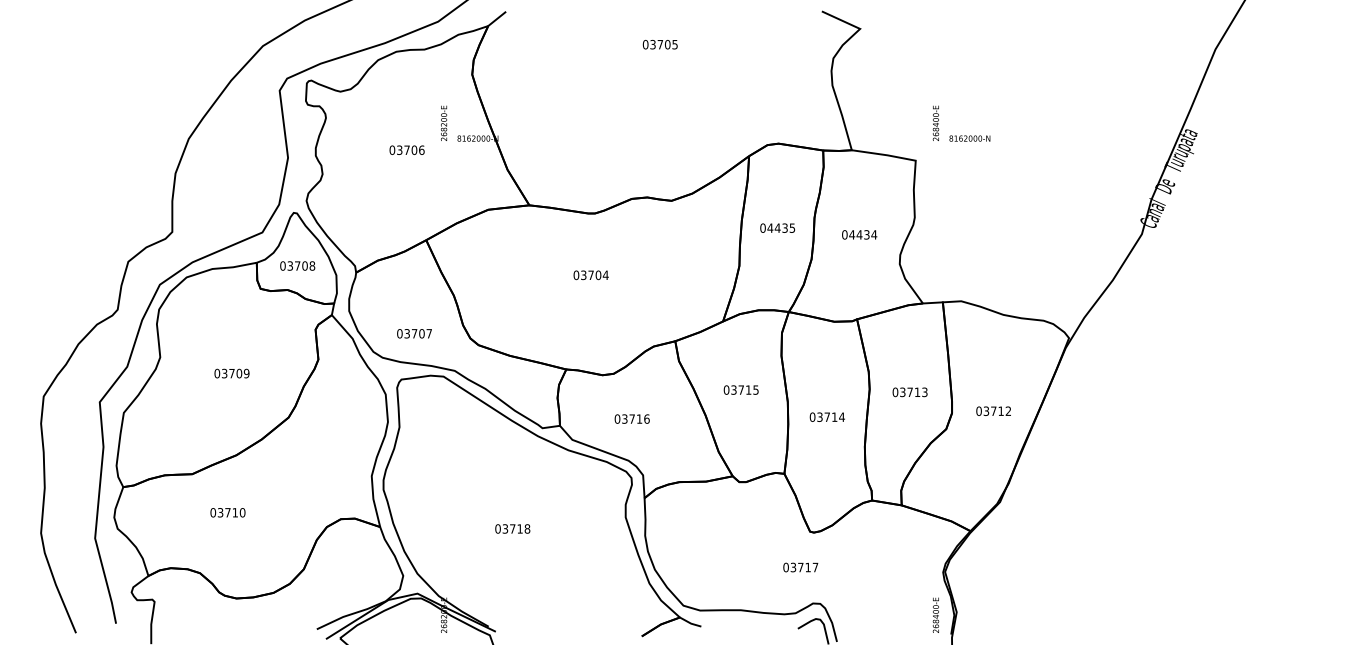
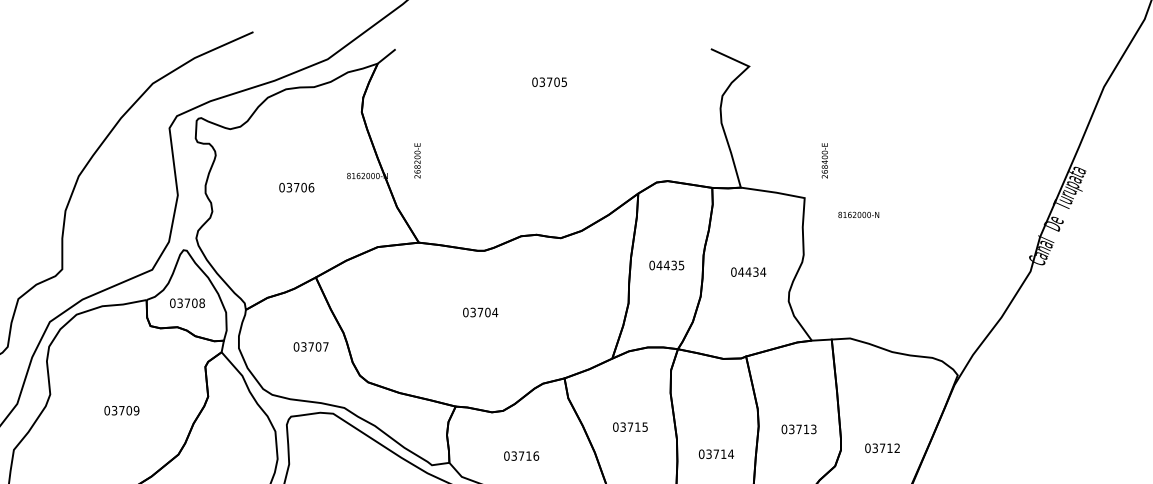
text: (444, 122) -> (417, 159), moved
text: (969, 138) -> (858, 214), moved
text: (414, 333) -> (311, 346), moved

